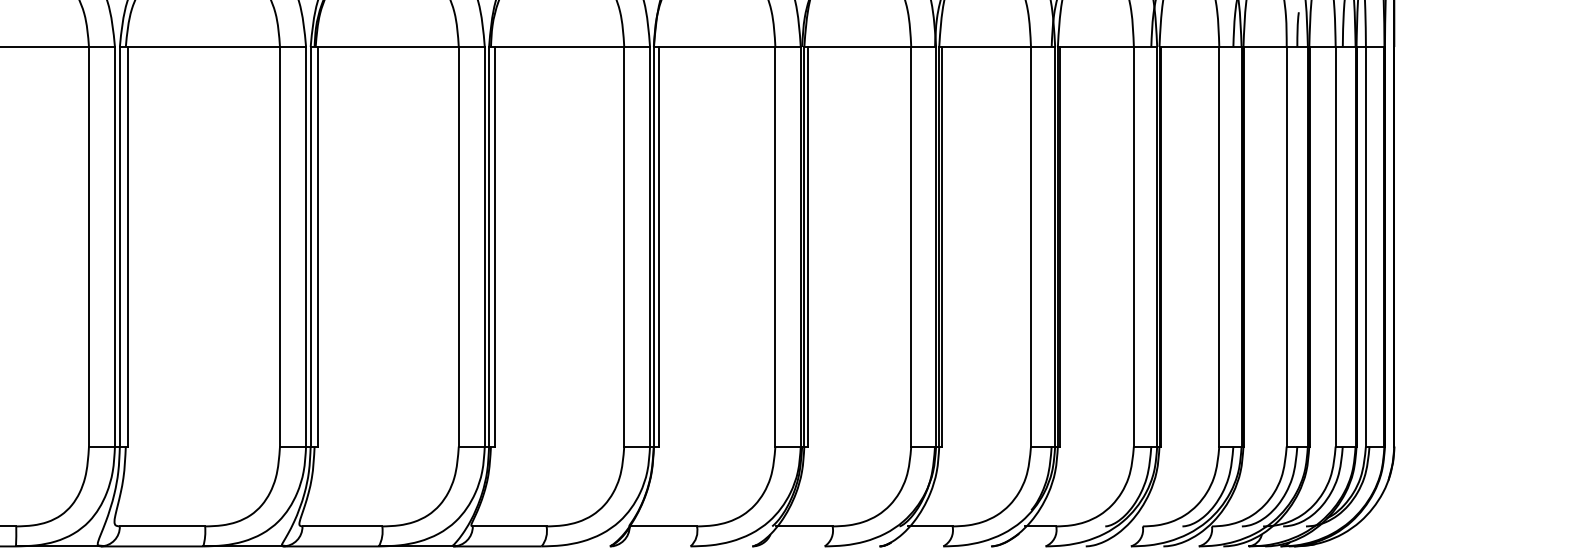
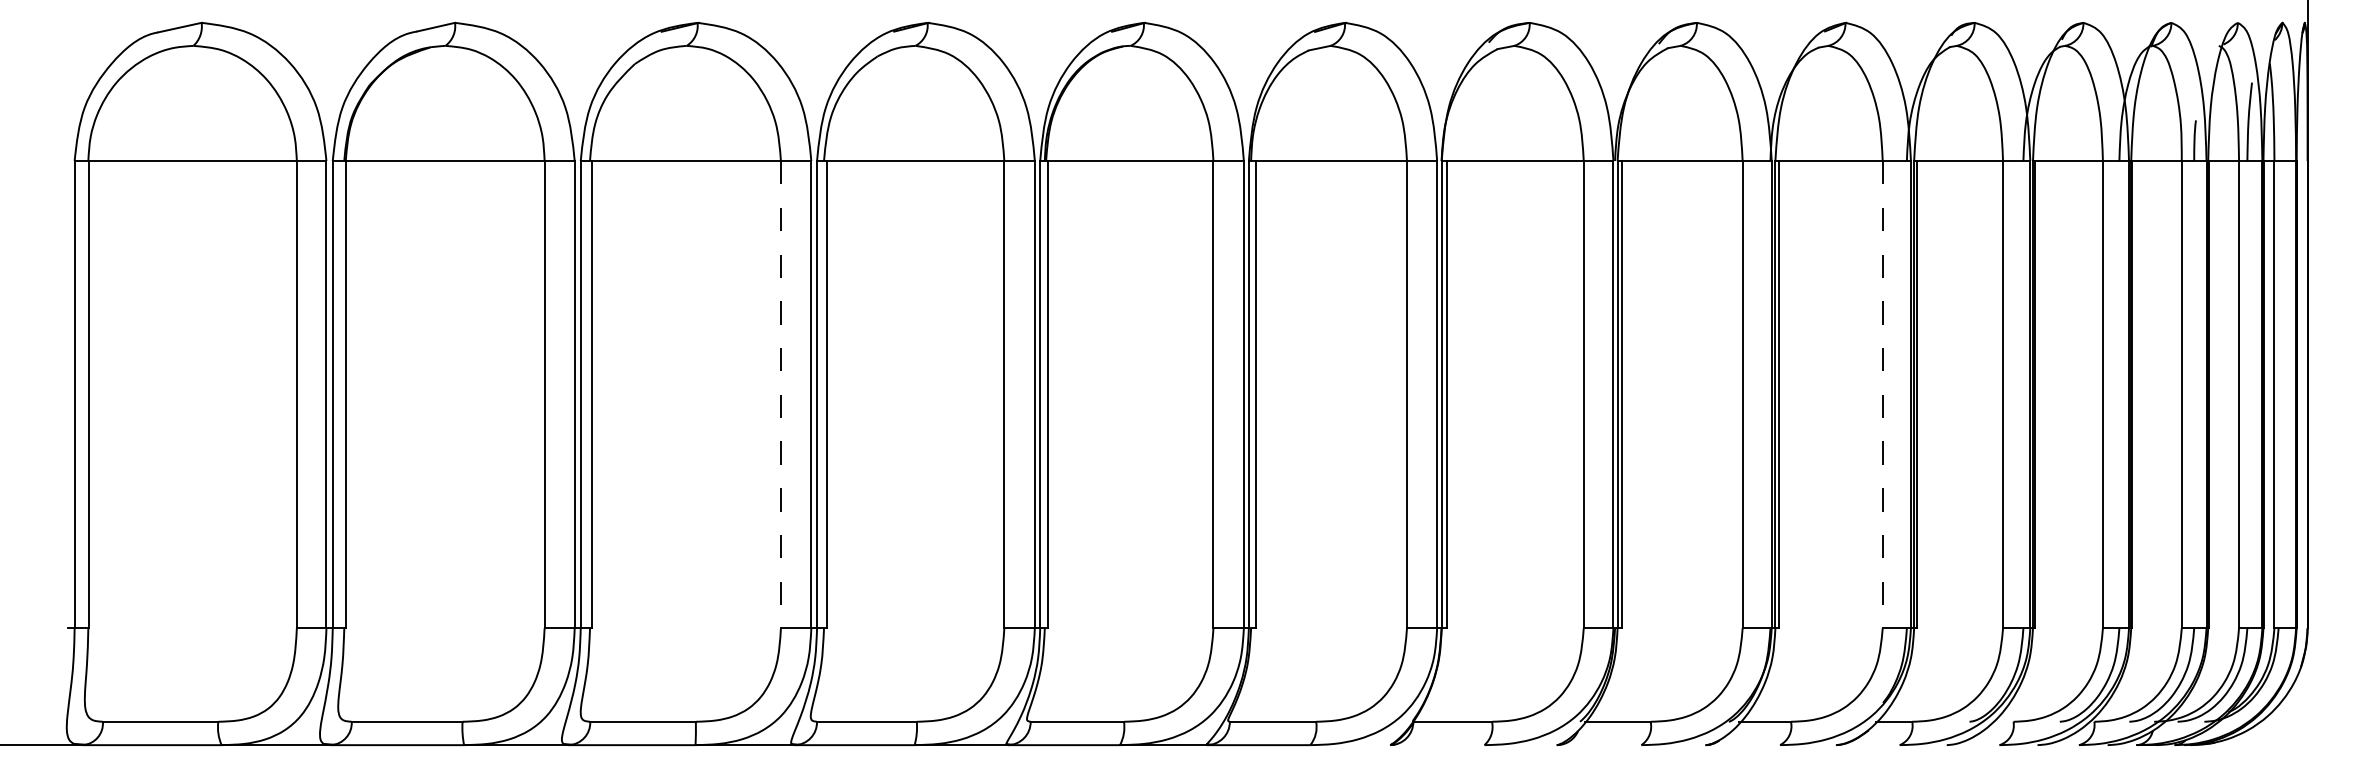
line: (88, 246) -> (780, 394), solid -> dashed
line: (1030, 246) -> (1882, 394), solid -> dashed

